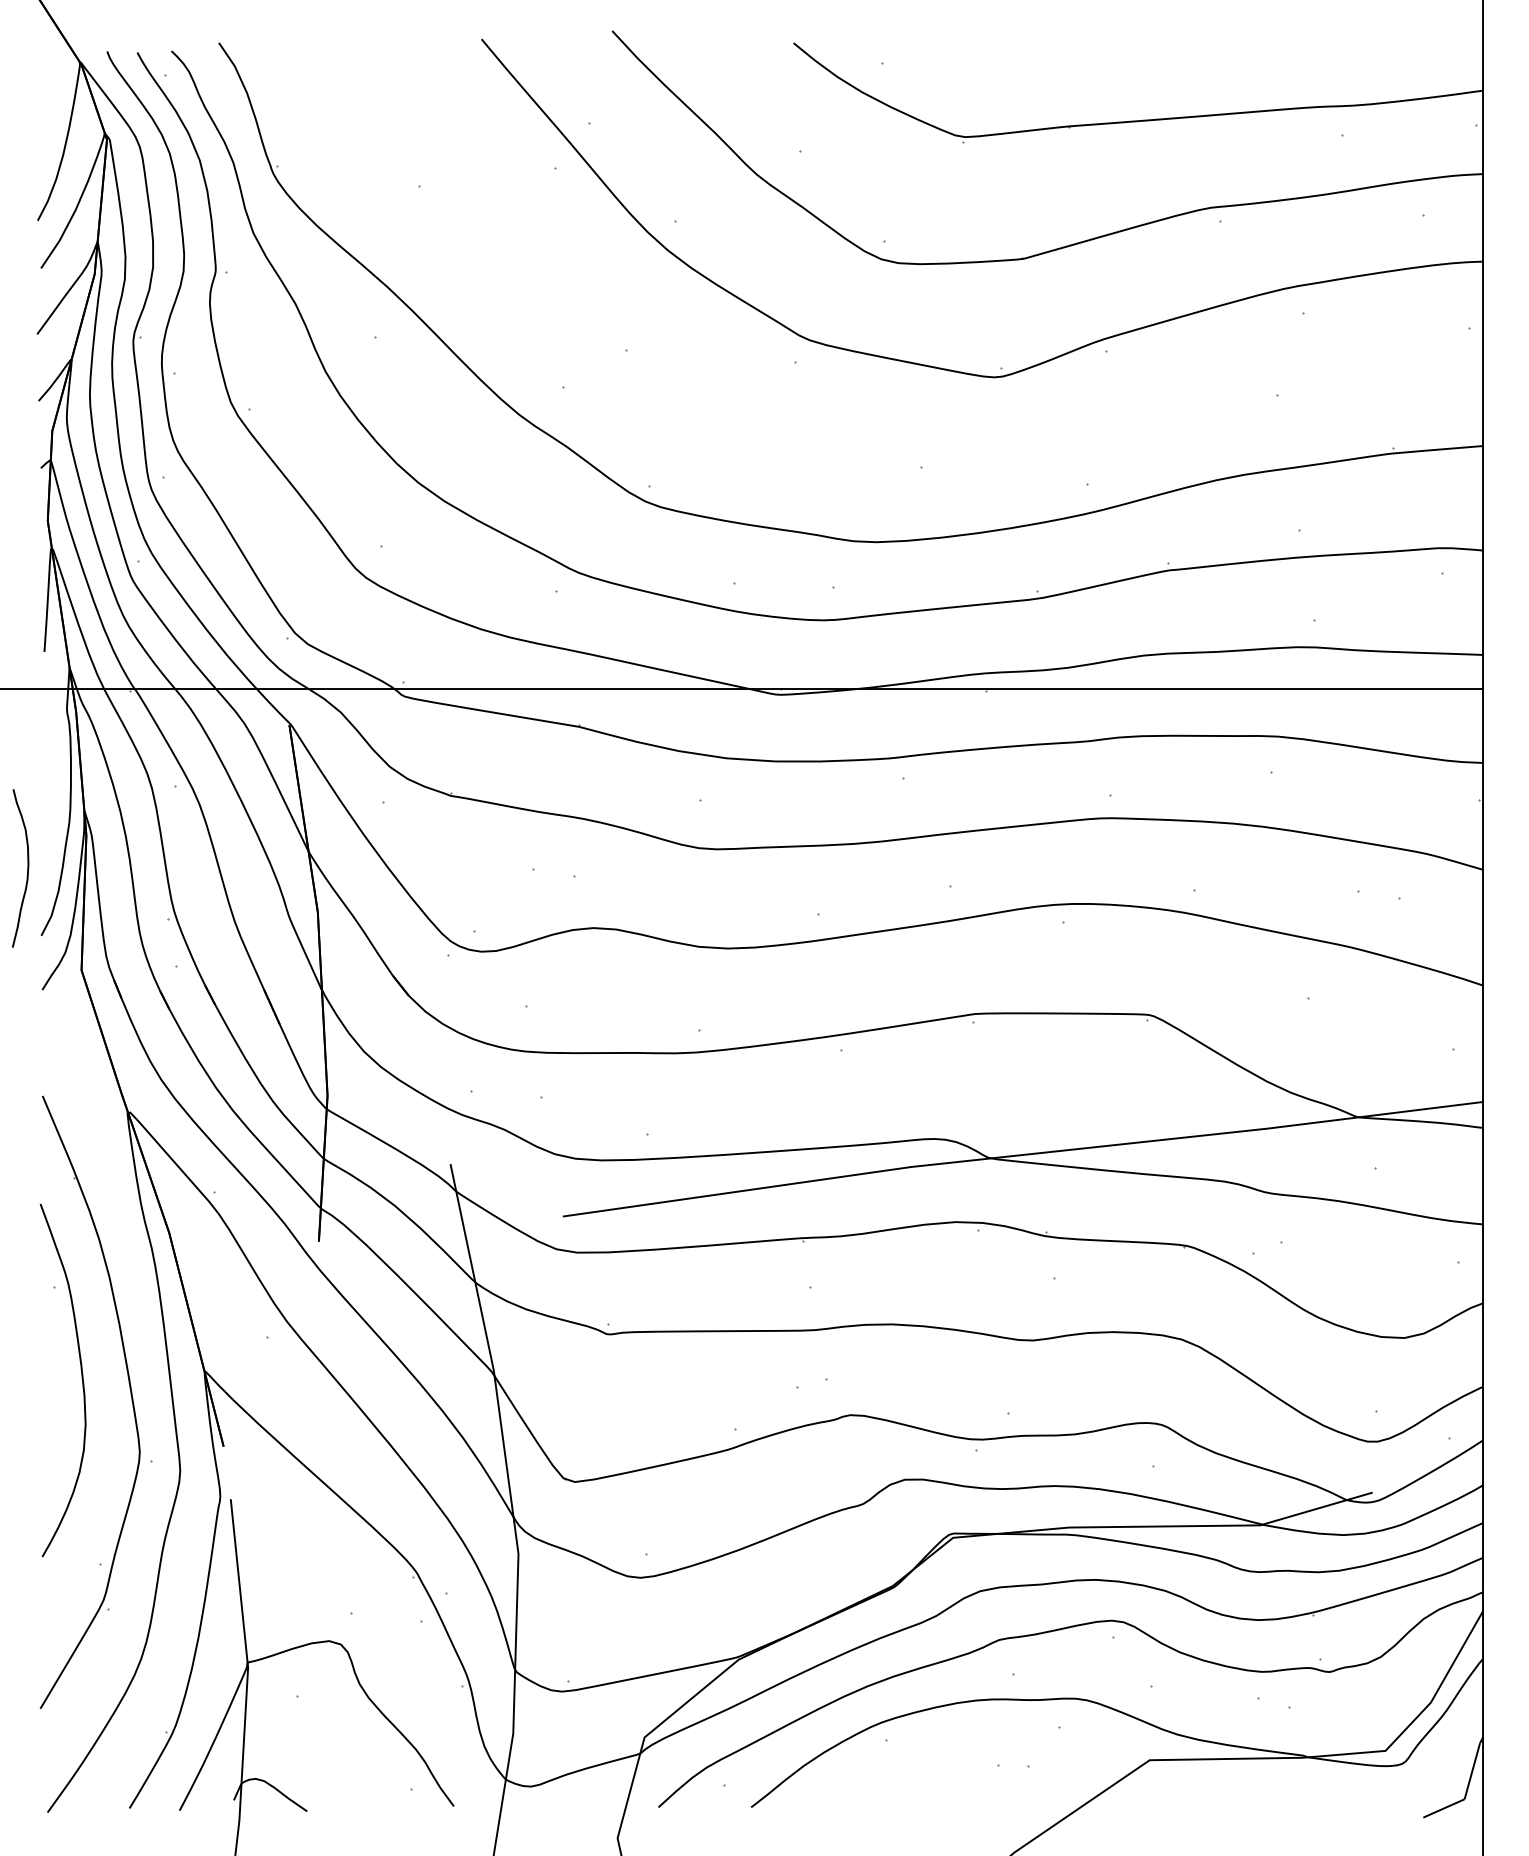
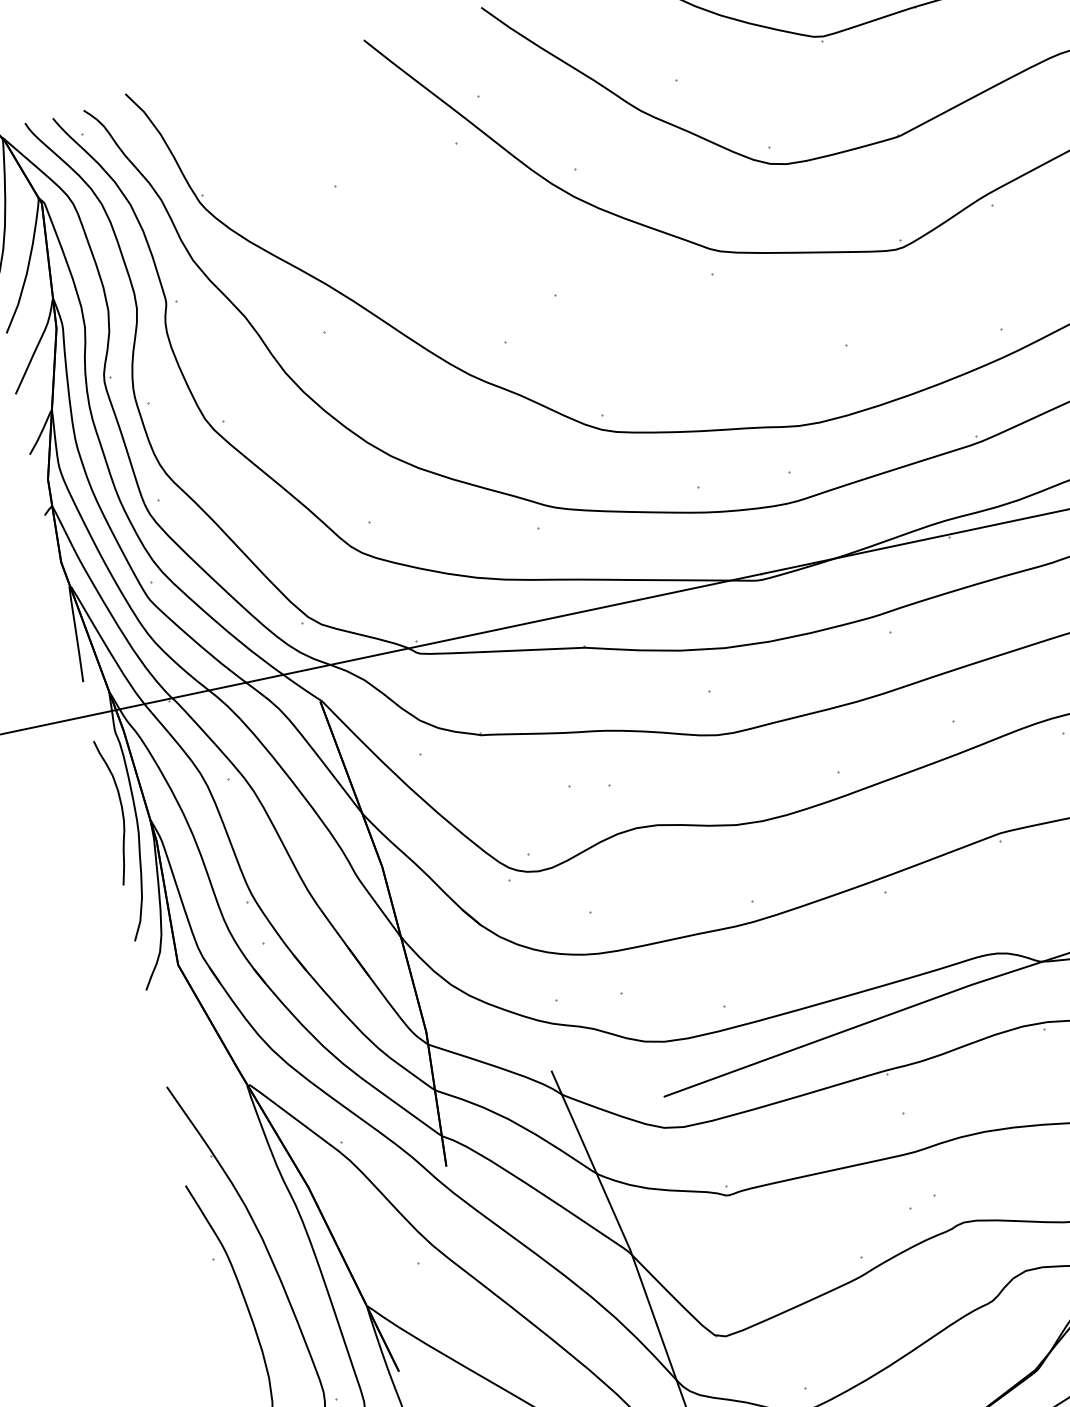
curve: (27, 868) -> (121, 810), moved

